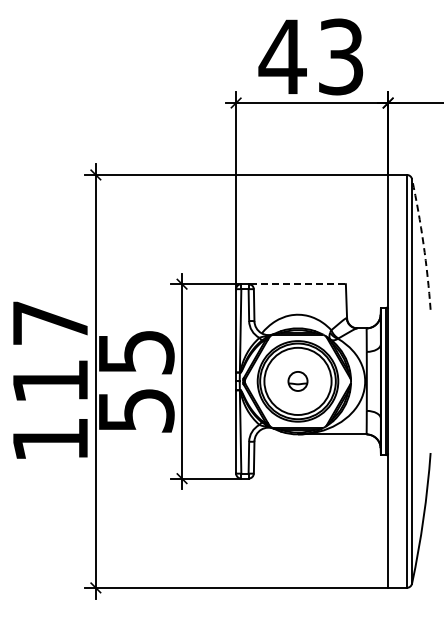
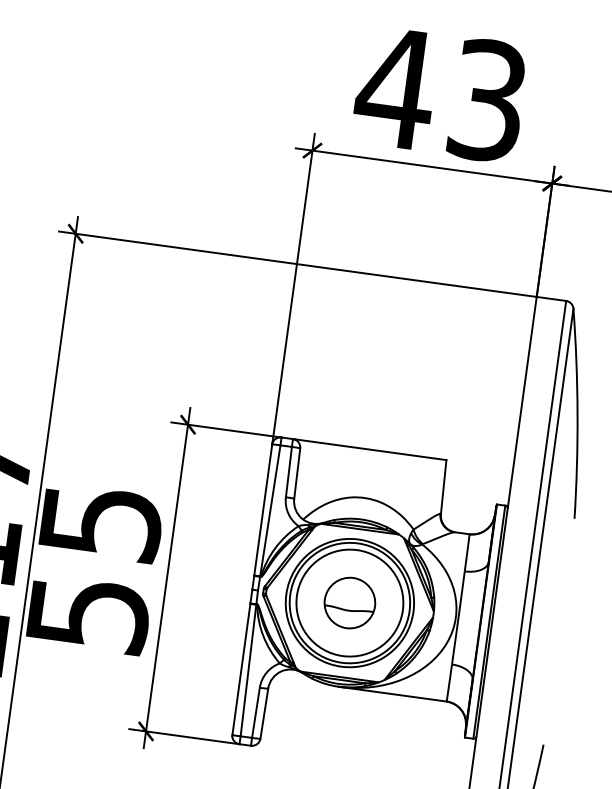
arc: (423, 244) -> (577, 414), dashed -> solid
line: (298, 284) -> (371, 450), dashed -> solid
part: (297, 381) -> (349, 603), size x1.67

